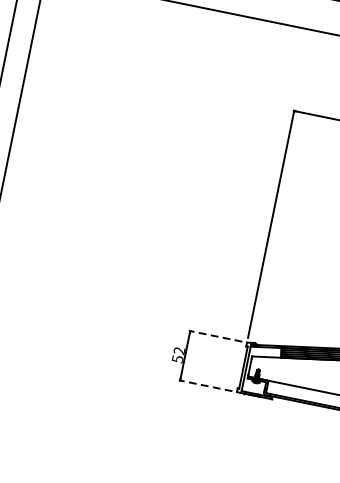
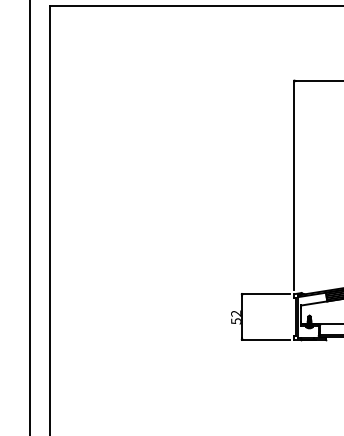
line: (216, 336) -> (266, 294), dashed -> solid
line: (205, 385) -> (265, 339), dashed -> solid

